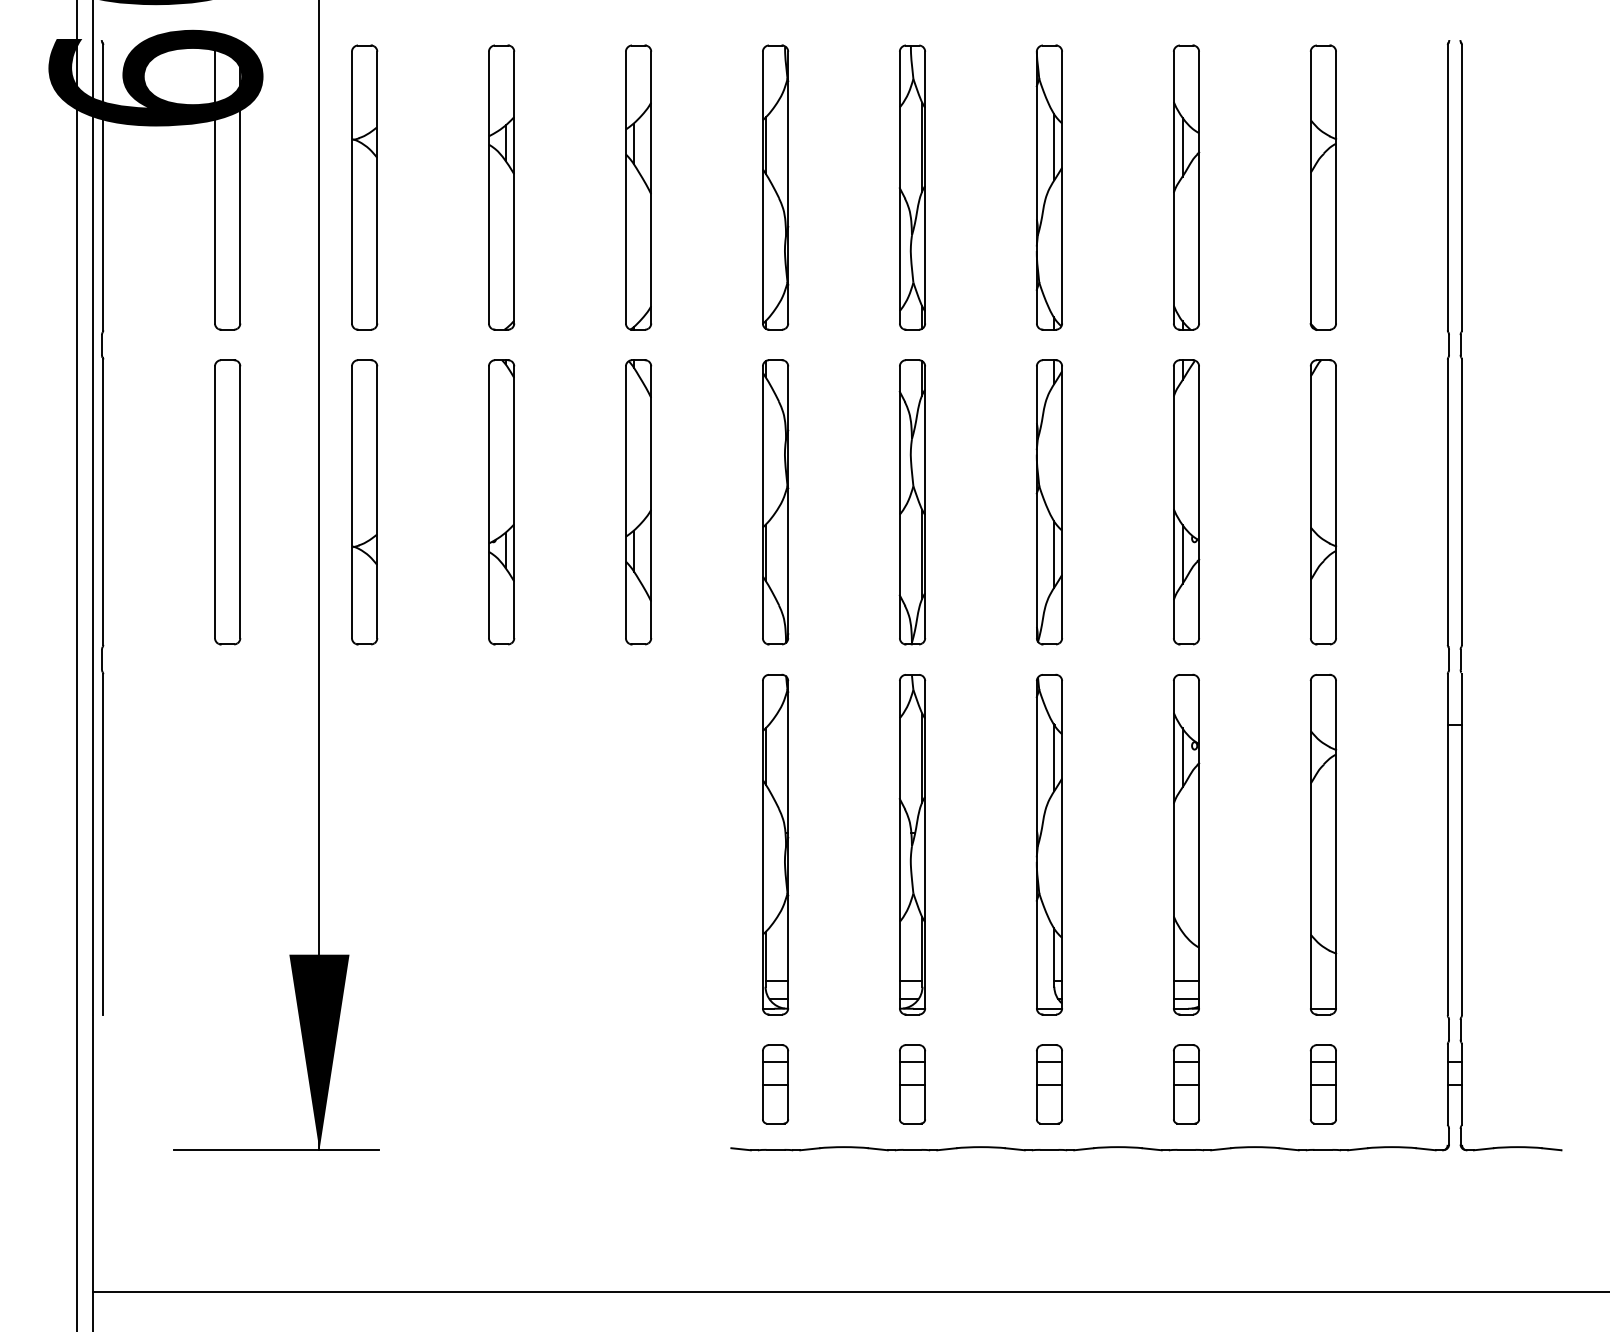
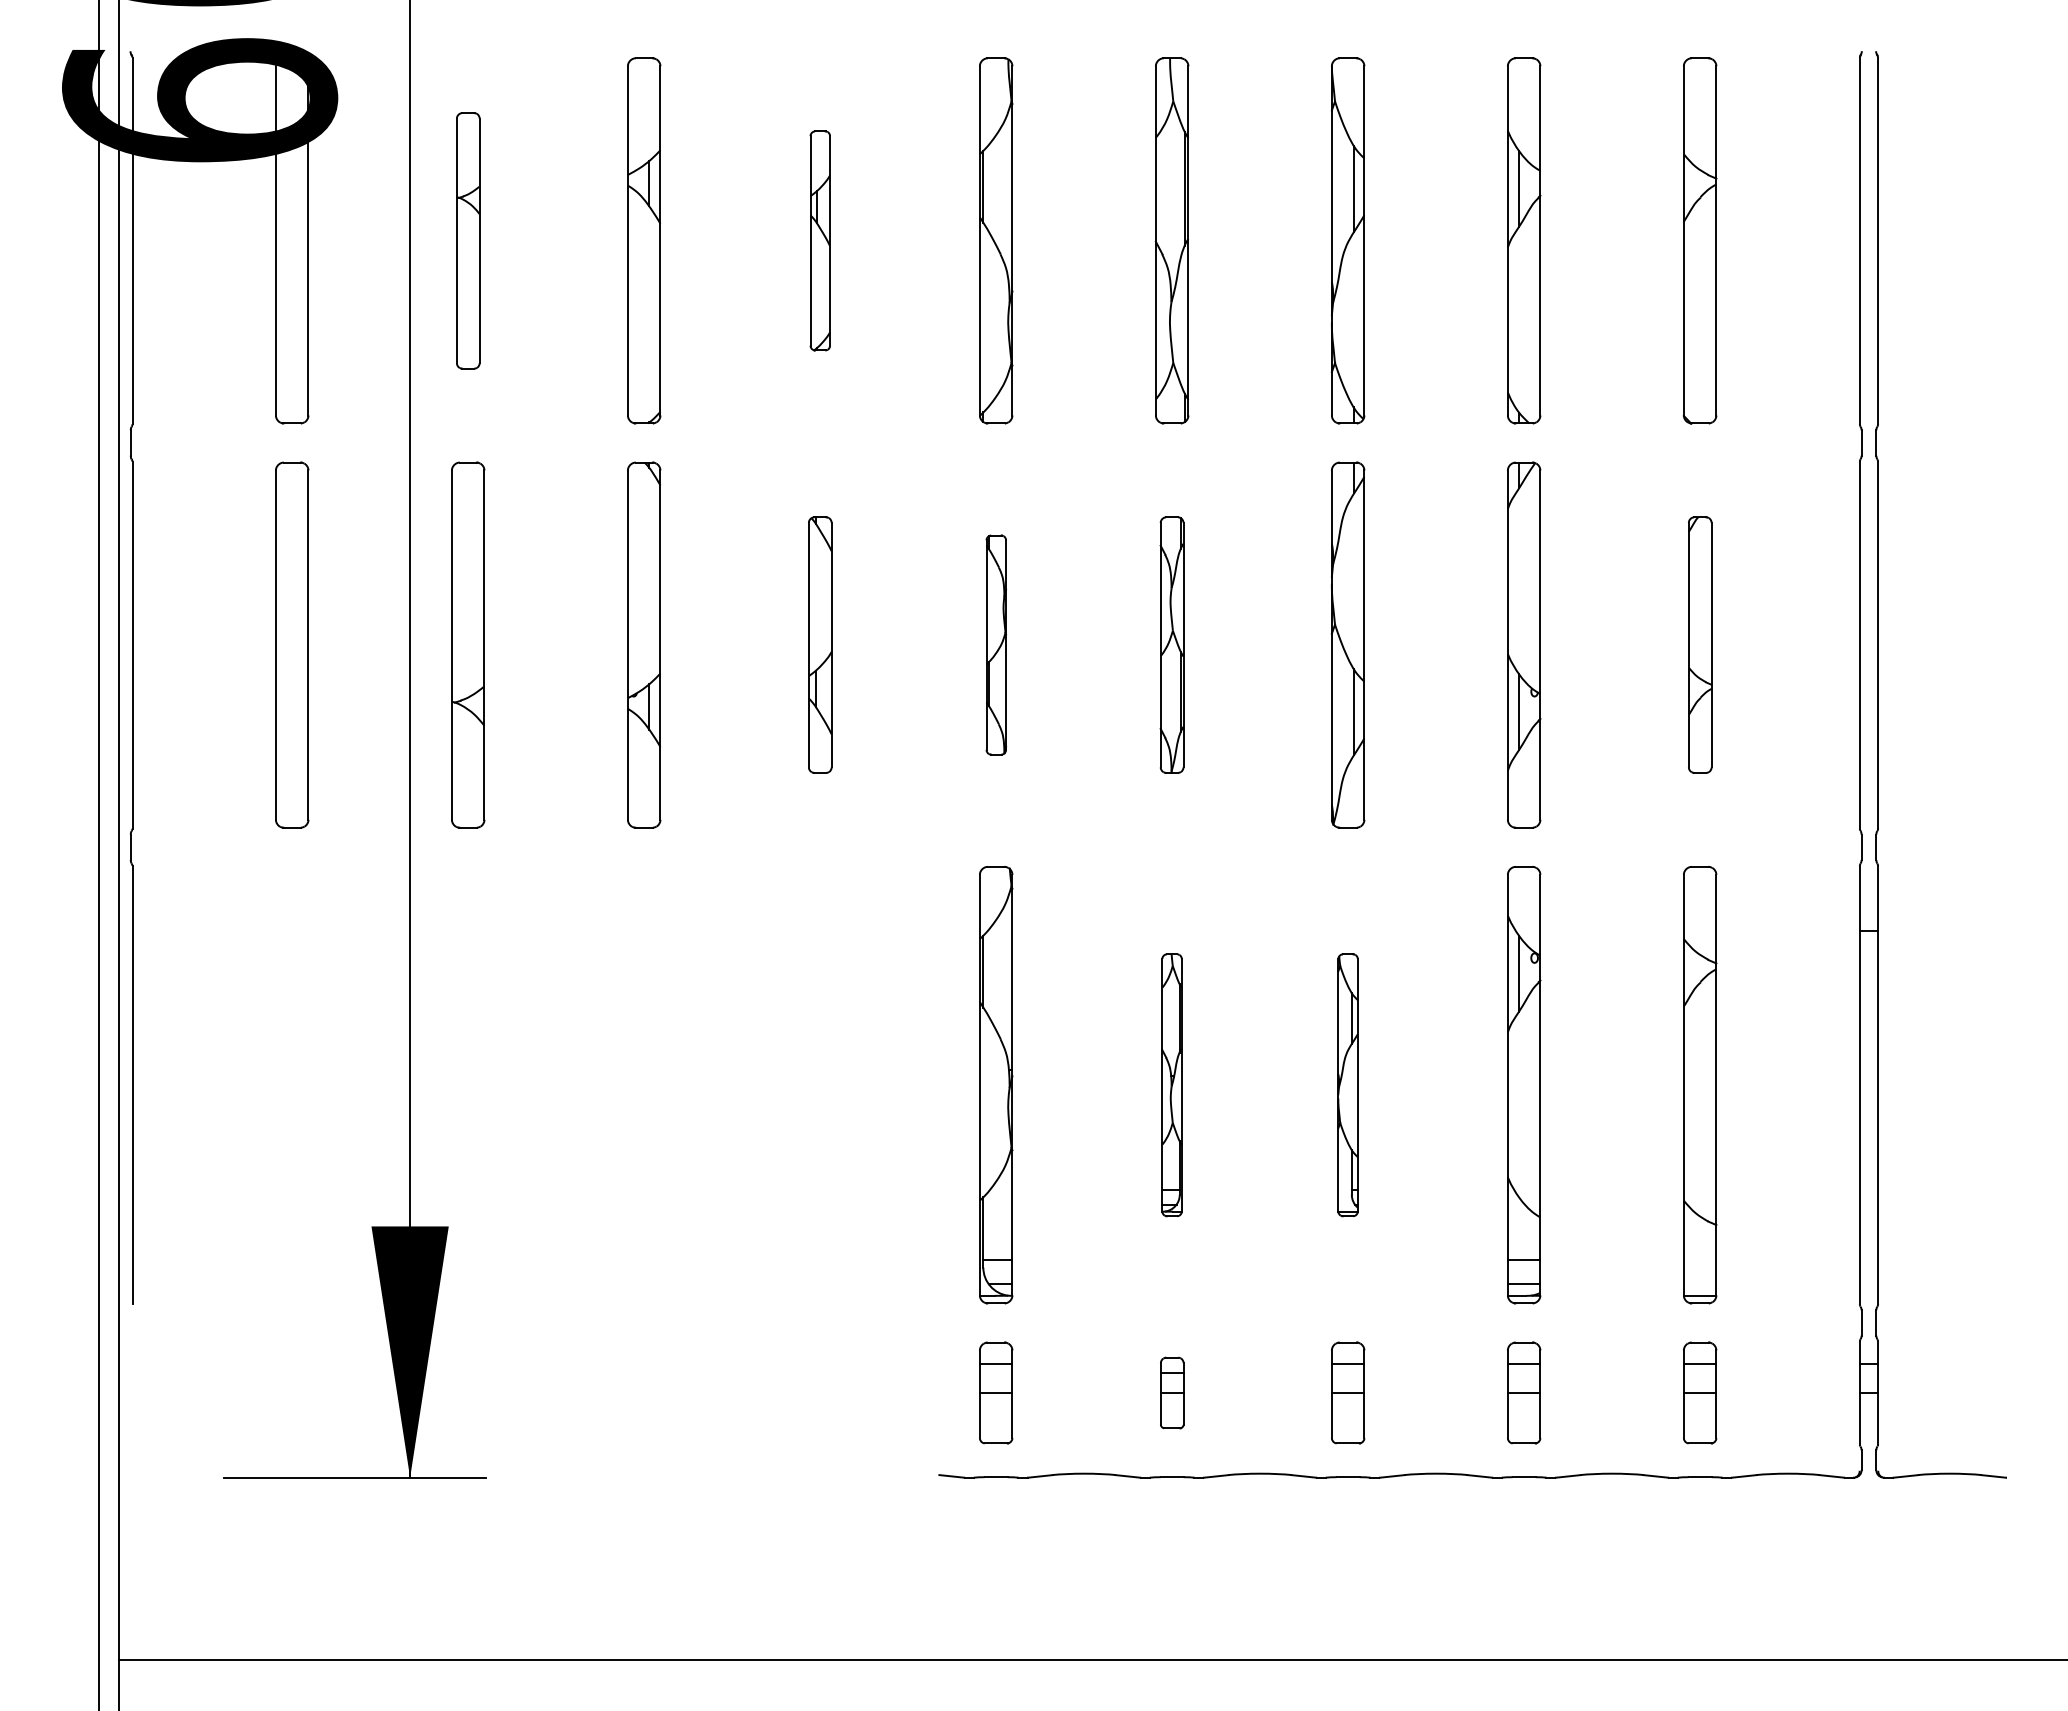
part: (364, 187) -> (468, 240), size x0.7
part: (638, 187) -> (820, 240), size x0.6
part: (638, 501) -> (820, 644), size x0.7
part: (775, 501) -> (996, 644), size x0.6
part: (912, 501) -> (1171, 644), size x0.7
part: (1323, 501) -> (1700, 644), size x0.7
part: (912, 845) -> (1171, 1085), size x0.6
part: (1048, 845) -> (1347, 1085), size x0.6
part: (912, 1083) -> (1172, 1392), size x0.7

